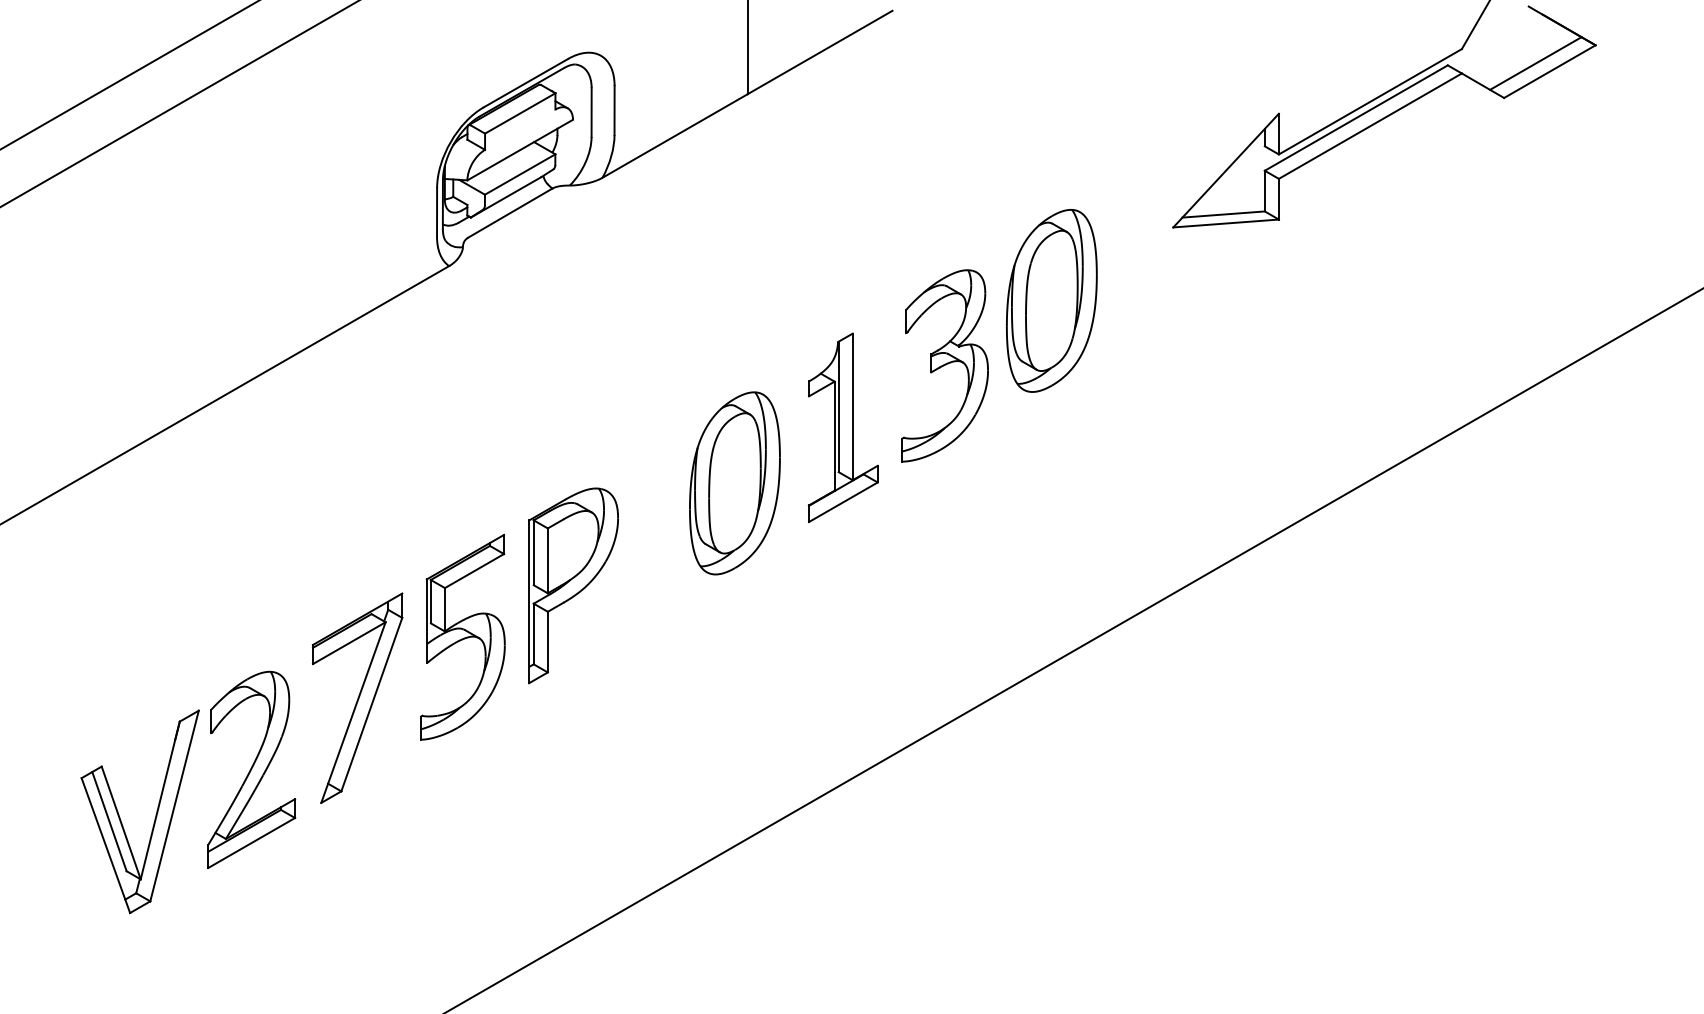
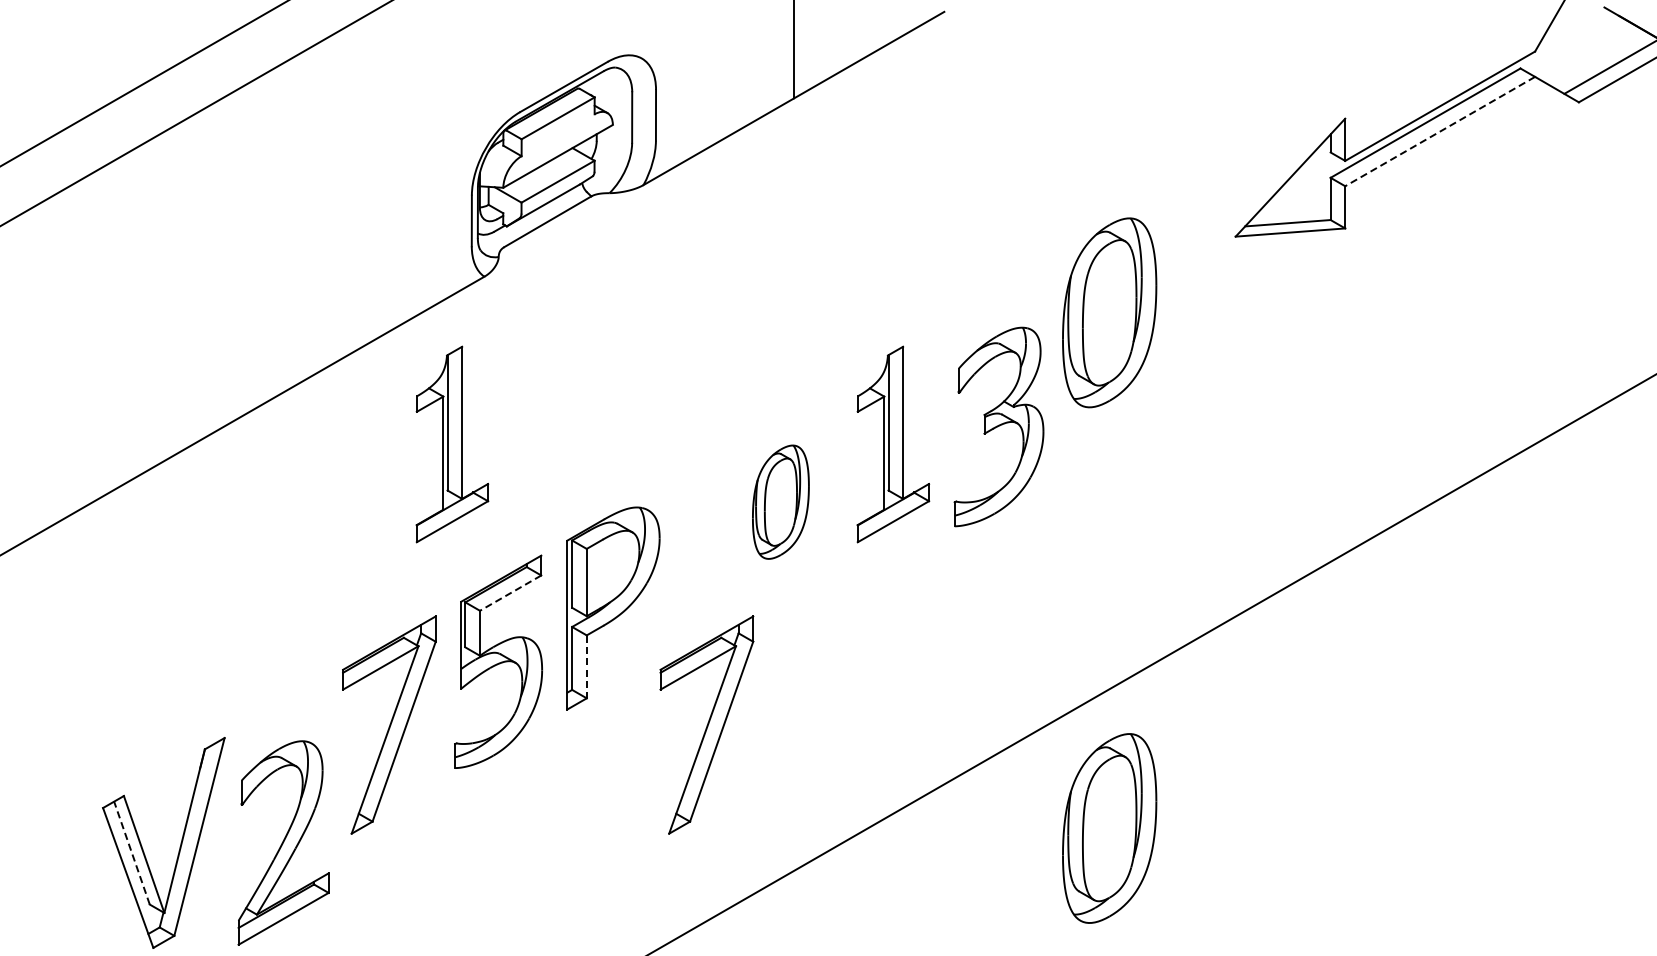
line: (1370, 126) -> (1440, 131), solid -> dashed
part: (944, 365) -> (998, 426), moved
part: (417, 427) -> (451, 444), added
part: (734, 483) -> (780, 502), size x0.6
line: (474, 571) -> (510, 593), solid -> dashed
line: (547, 642) -> (586, 667), solid -> dashed
part: (663, 697) -> (706, 724), added
part: (251, 769) -> (283, 842), moved
part: (1051, 797) -> (1109, 828), added
line: (109, 821) -> (131, 852), solid -> dashed

